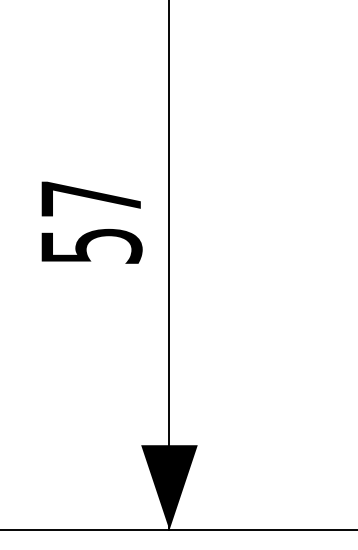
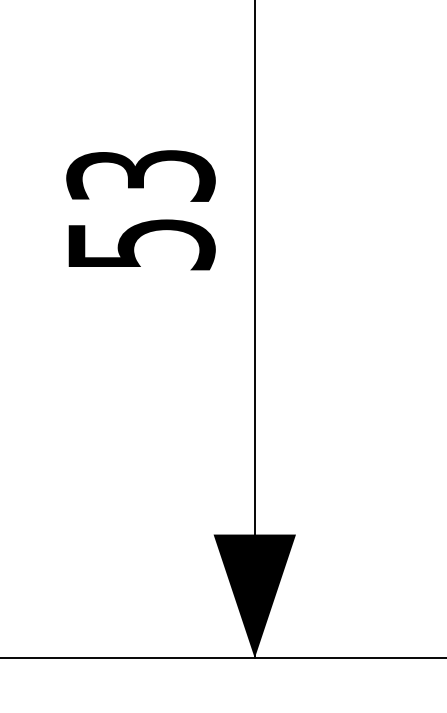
text: (91, 198) -> (141, 175), 57 -> 53

